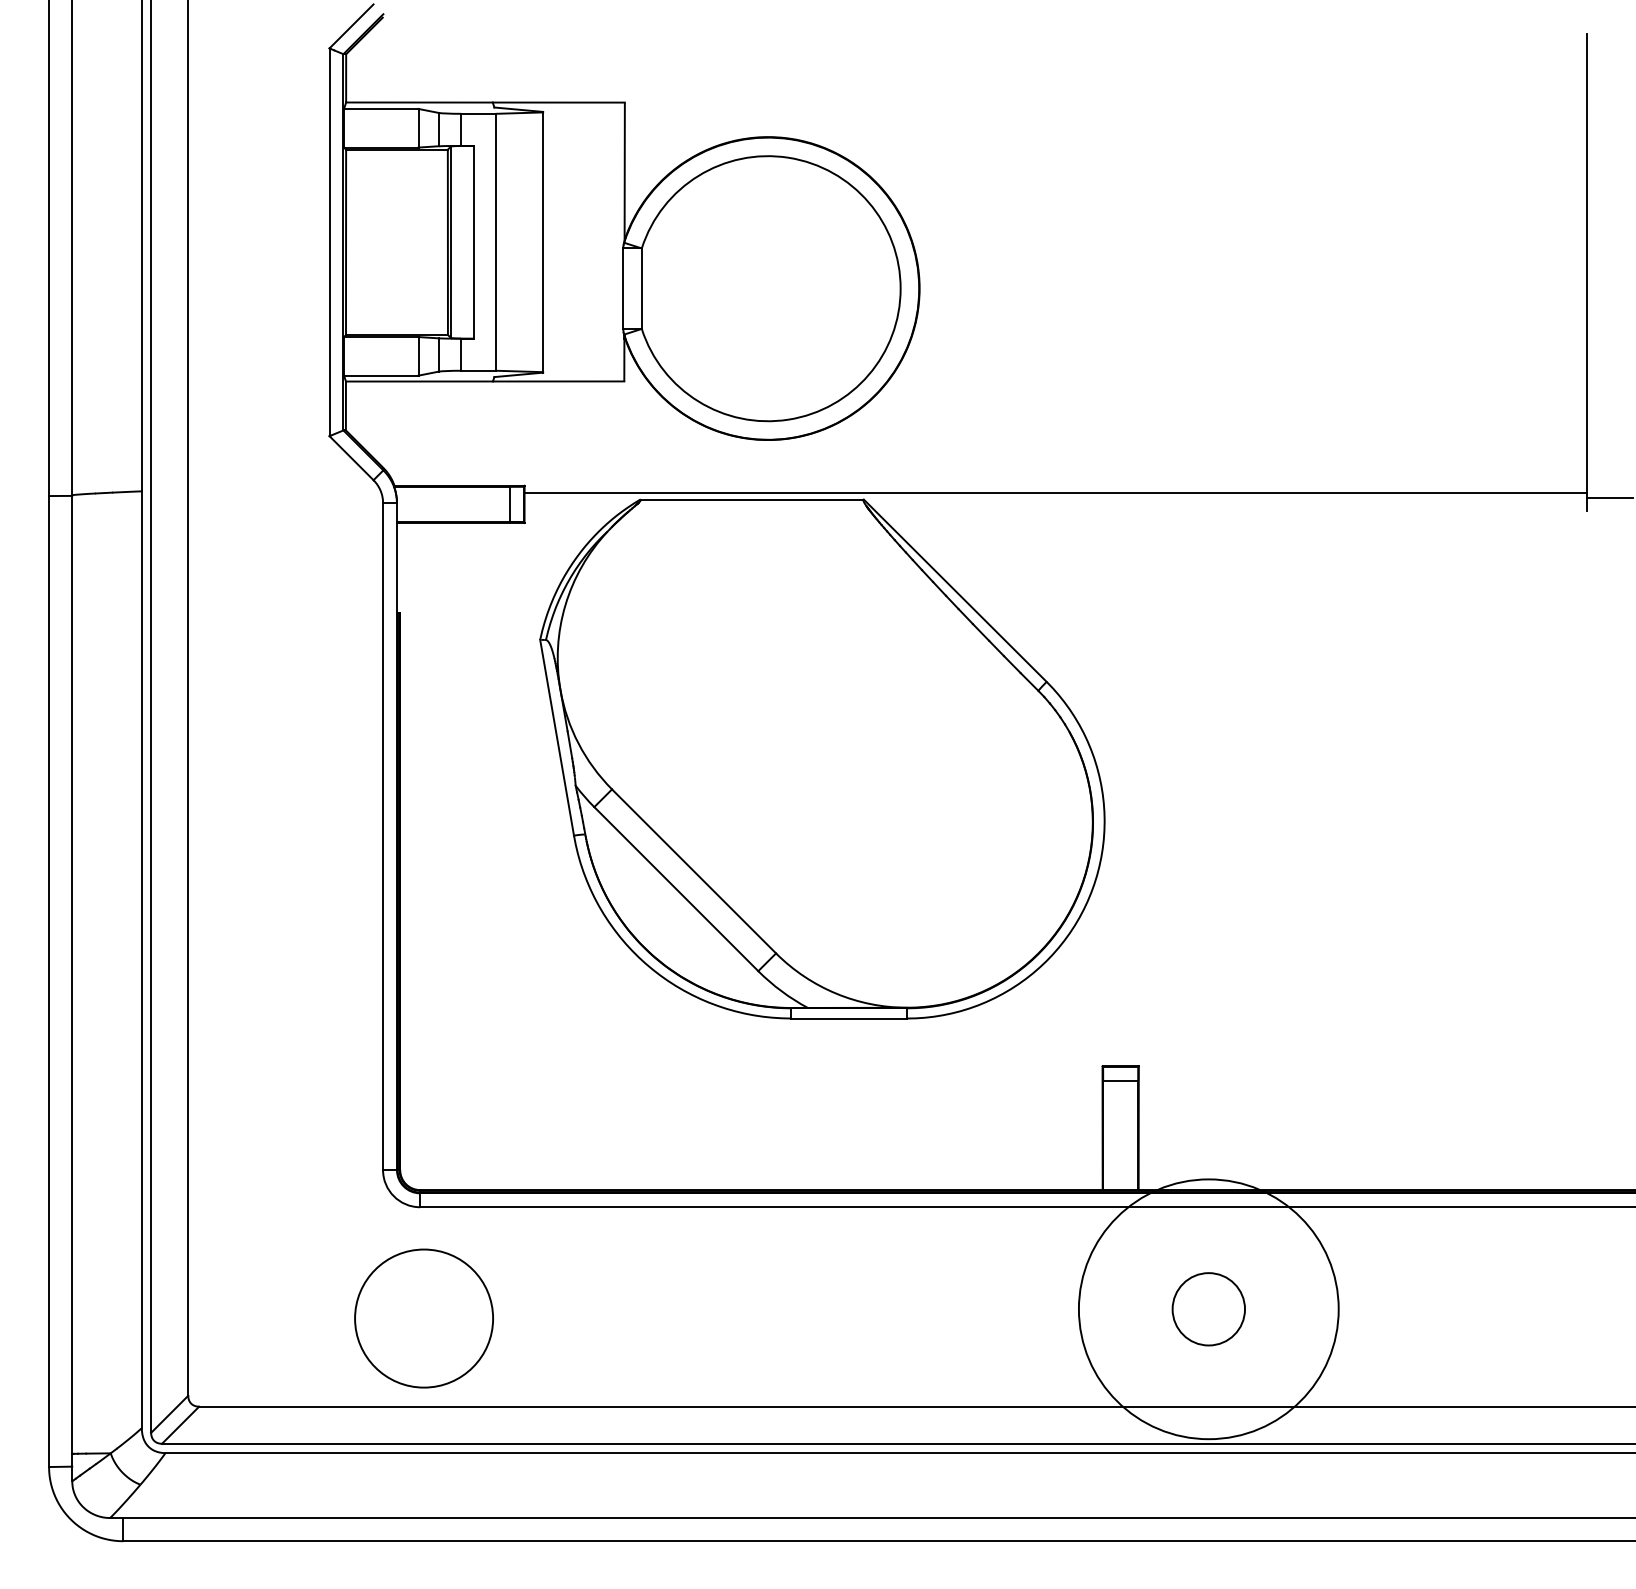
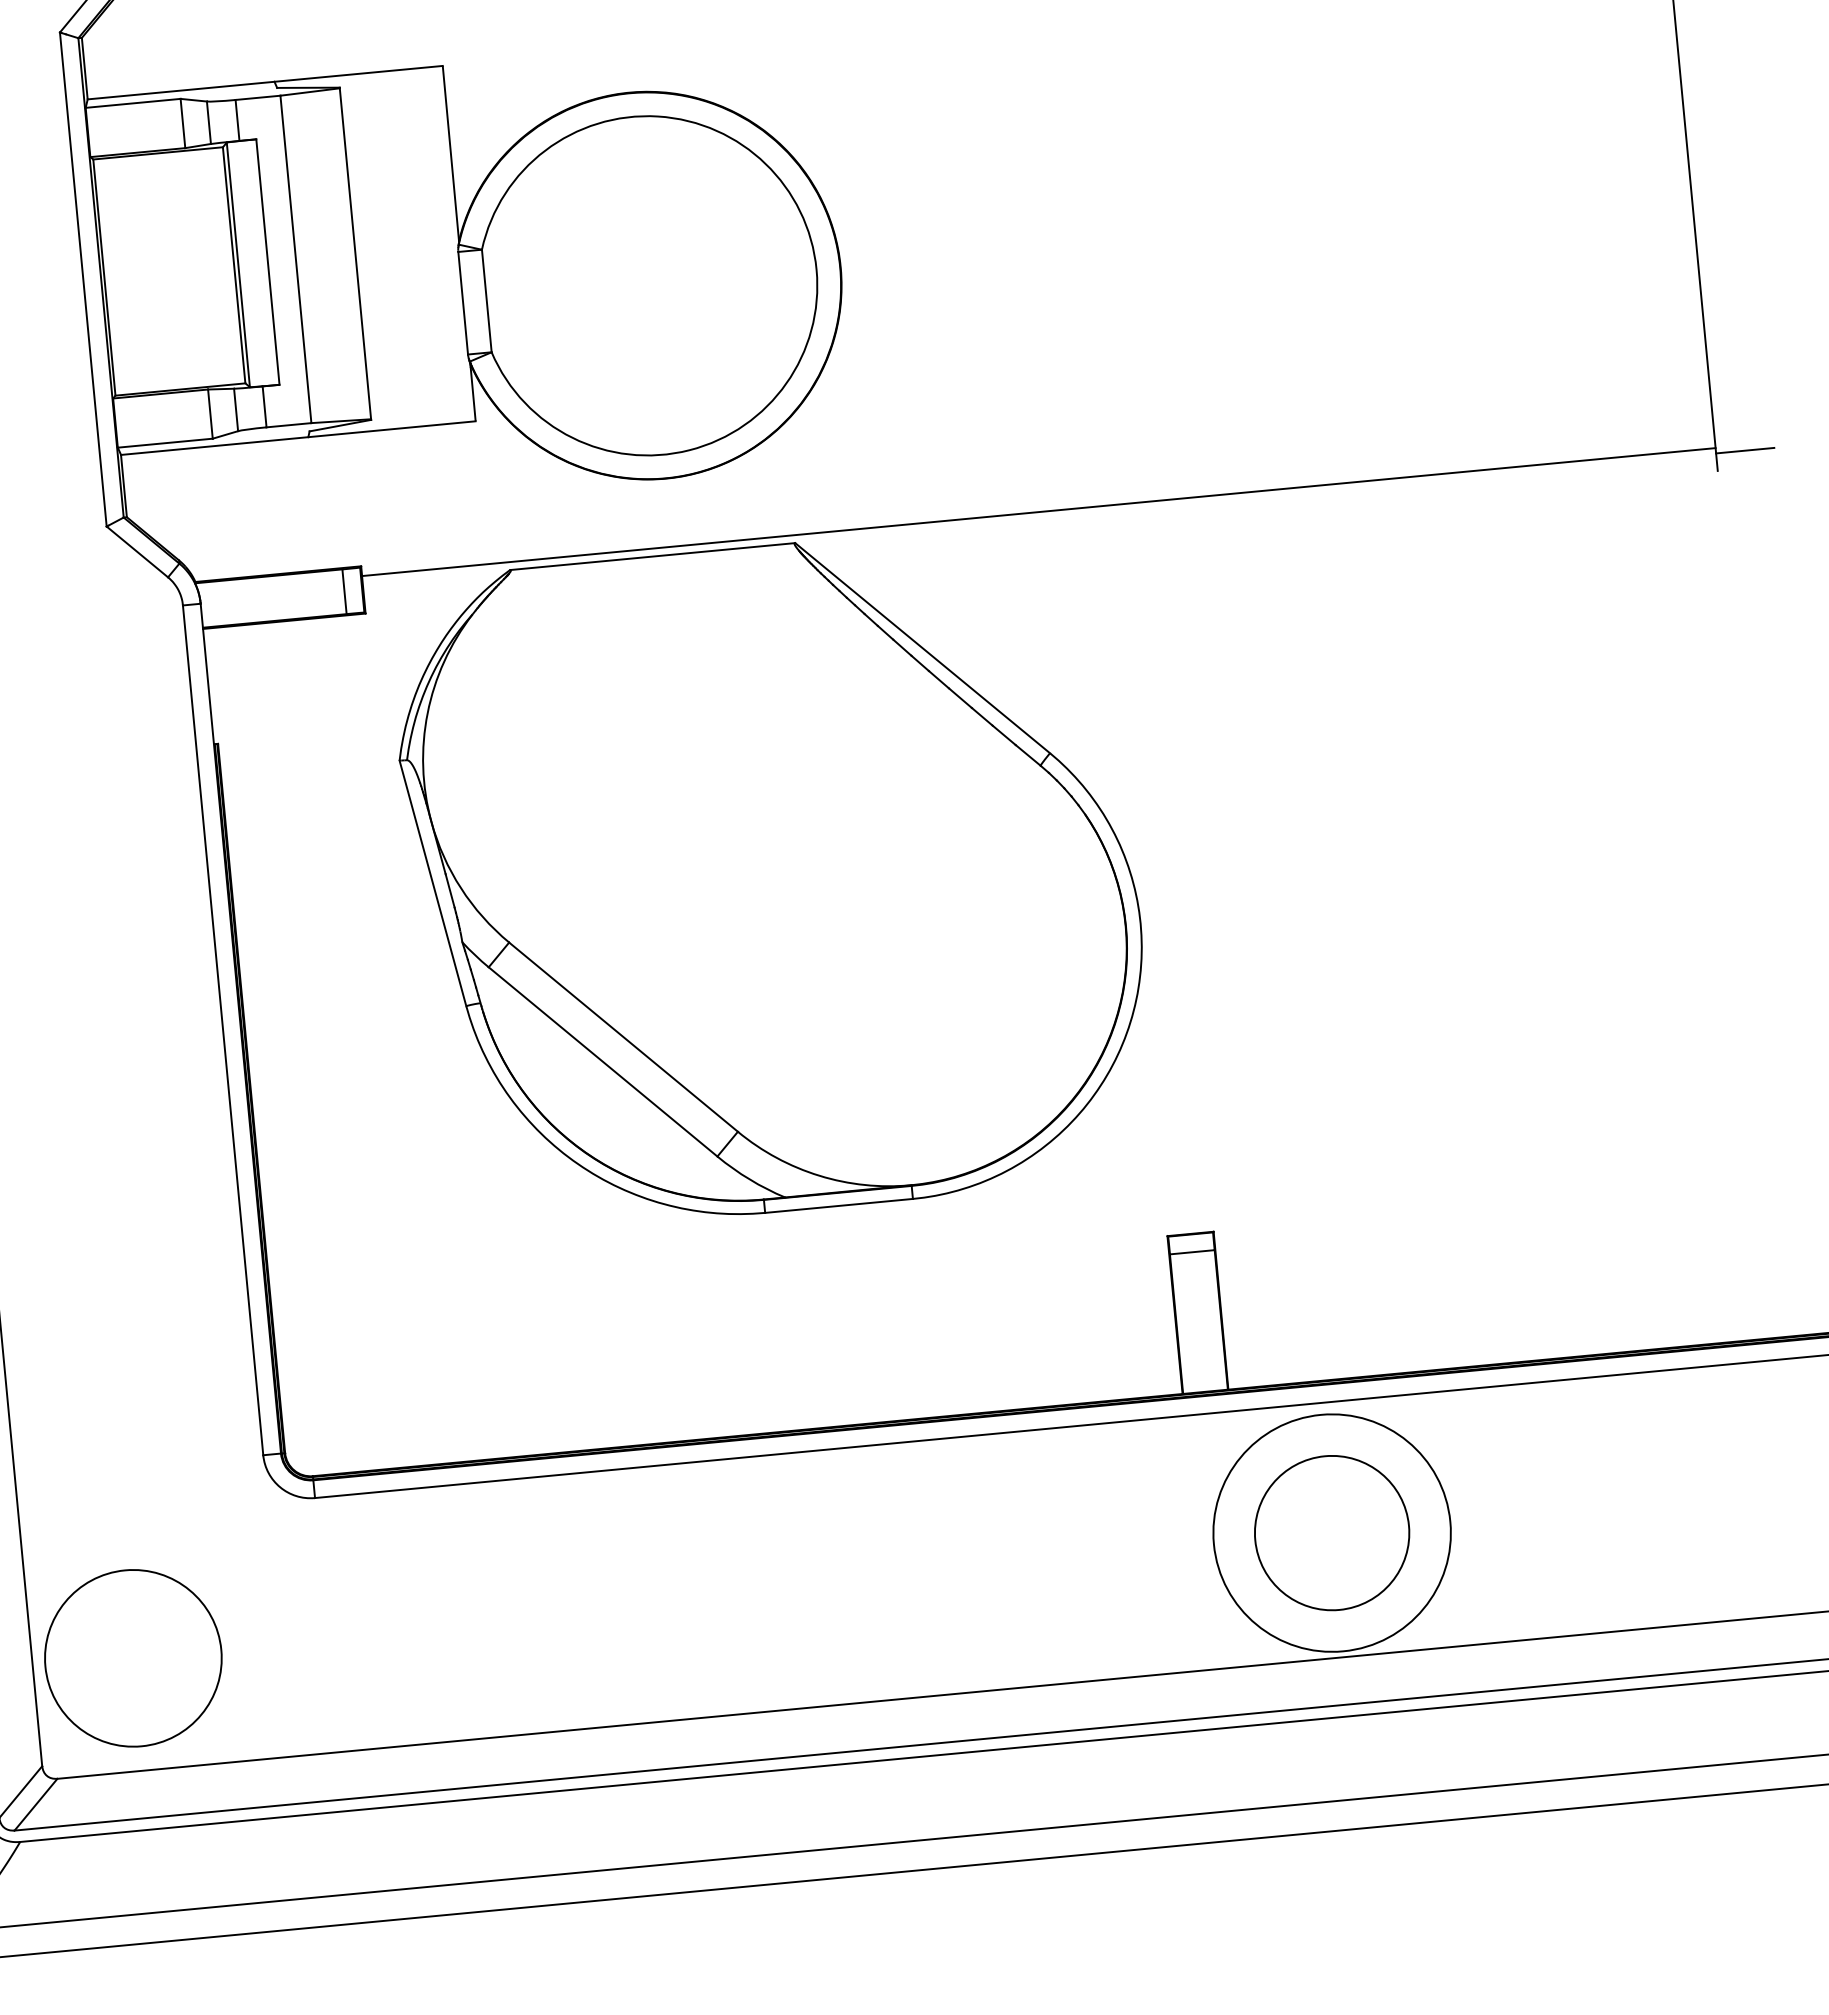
circle: (1208, 1309) -> (1331, 1533), size x0.71
circle: (1208, 1309) -> (1331, 1533), size x1.67
circle: (423, 1318) -> (132, 1658), moved

